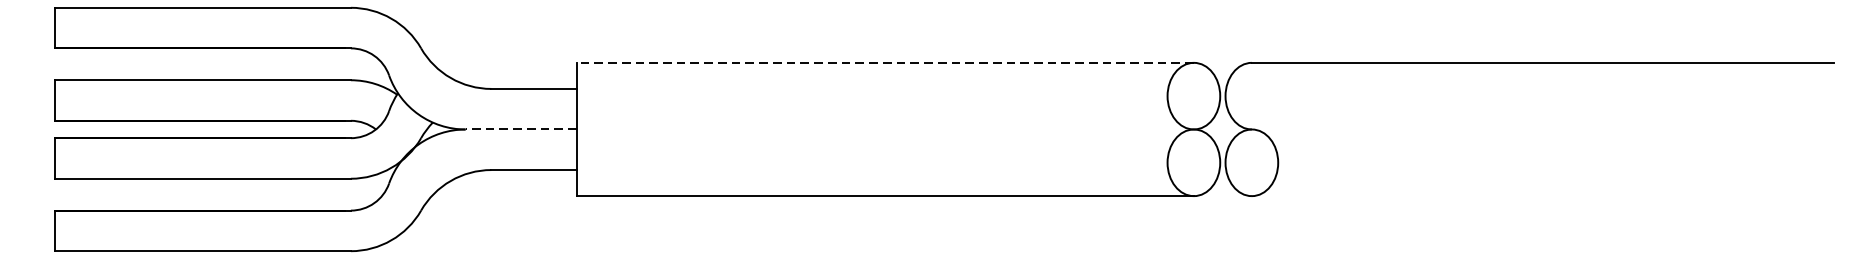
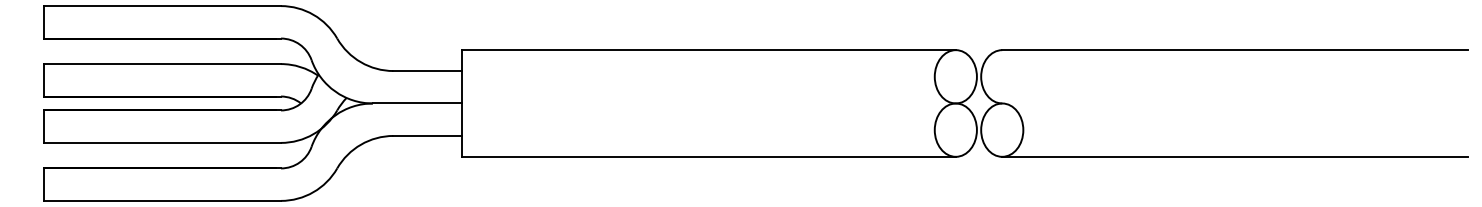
line: (884, 63) -> (708, 50), dashed -> solid
line: (521, 129) -> (417, 103), dashed -> solid
line: (1543, 195) -> (1235, 156), added

